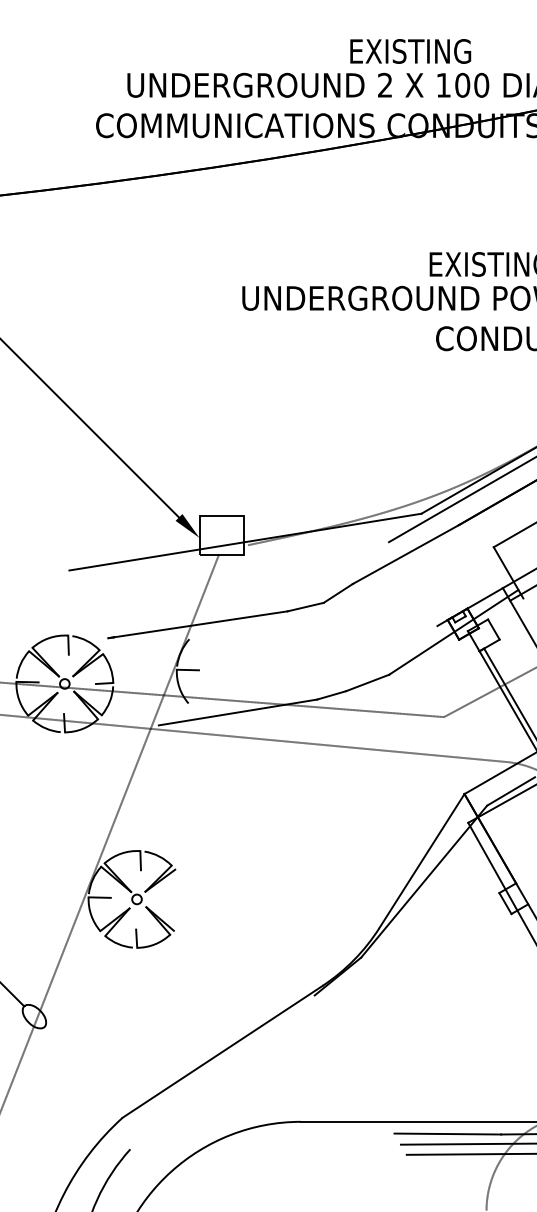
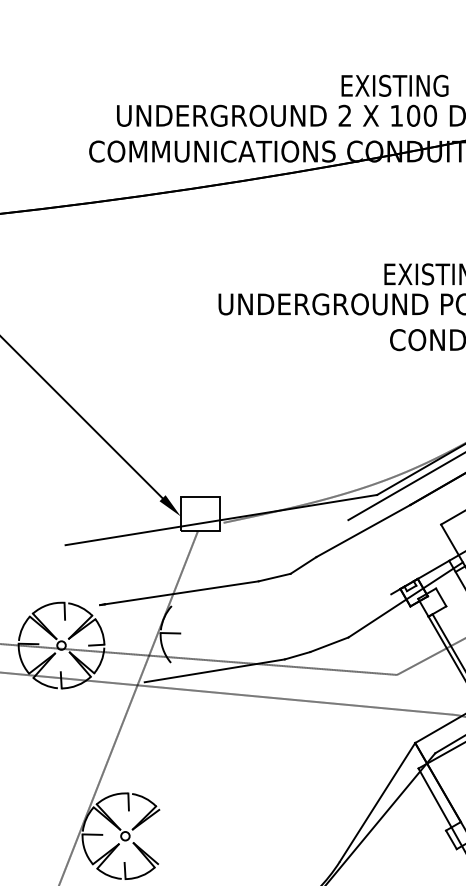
text: (410, 51) -> (394, 85), moved

